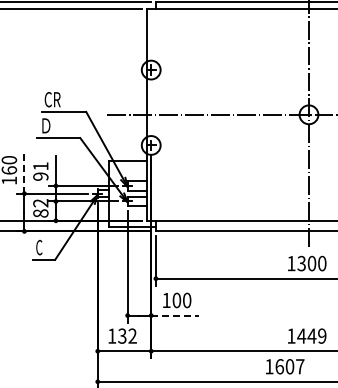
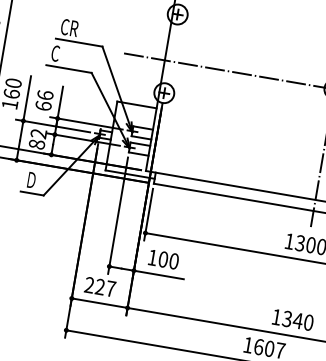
text: (45, 125) -> (57, 53), Ｄ -> C
text: (40, 171) -> (44, 100), 91 -> 66
line: (24, 172) -> (27, 98), dashed -> solid
text: (40, 247) -> (30, 179), C -> Ｄ
line: (175, 315) -> (159, 274), dashed -> solid
text: (122, 335) -> (100, 286), 132 -> 227
text: (311, 335) -> (297, 320), 1449 -> 1340

